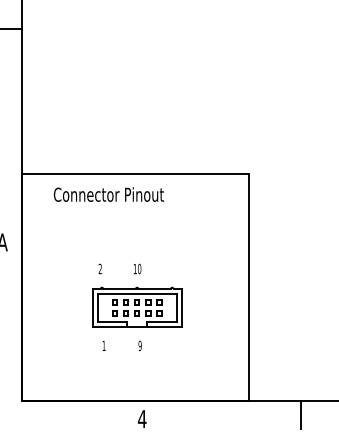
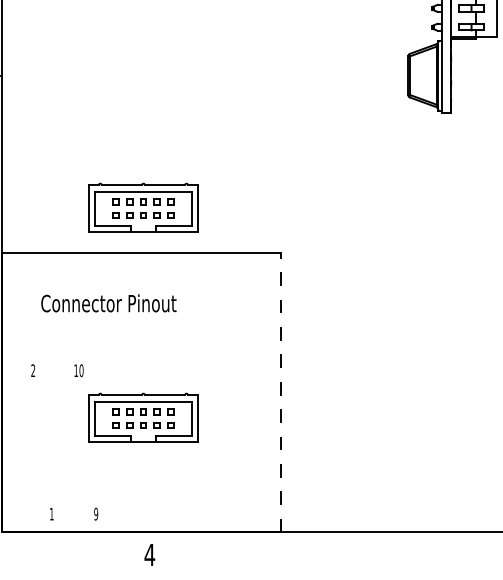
part: (137, 136) -> (143, 207), added
text: (108, 194) -> (108, 303), moved
text: (120, 268) -> (57, 370), moved
line: (248, 286) -> (280, 392), solid -> dashed
text: (122, 345) -> (74, 513), moved
line: (300, 414) -> (344, 549), removed

